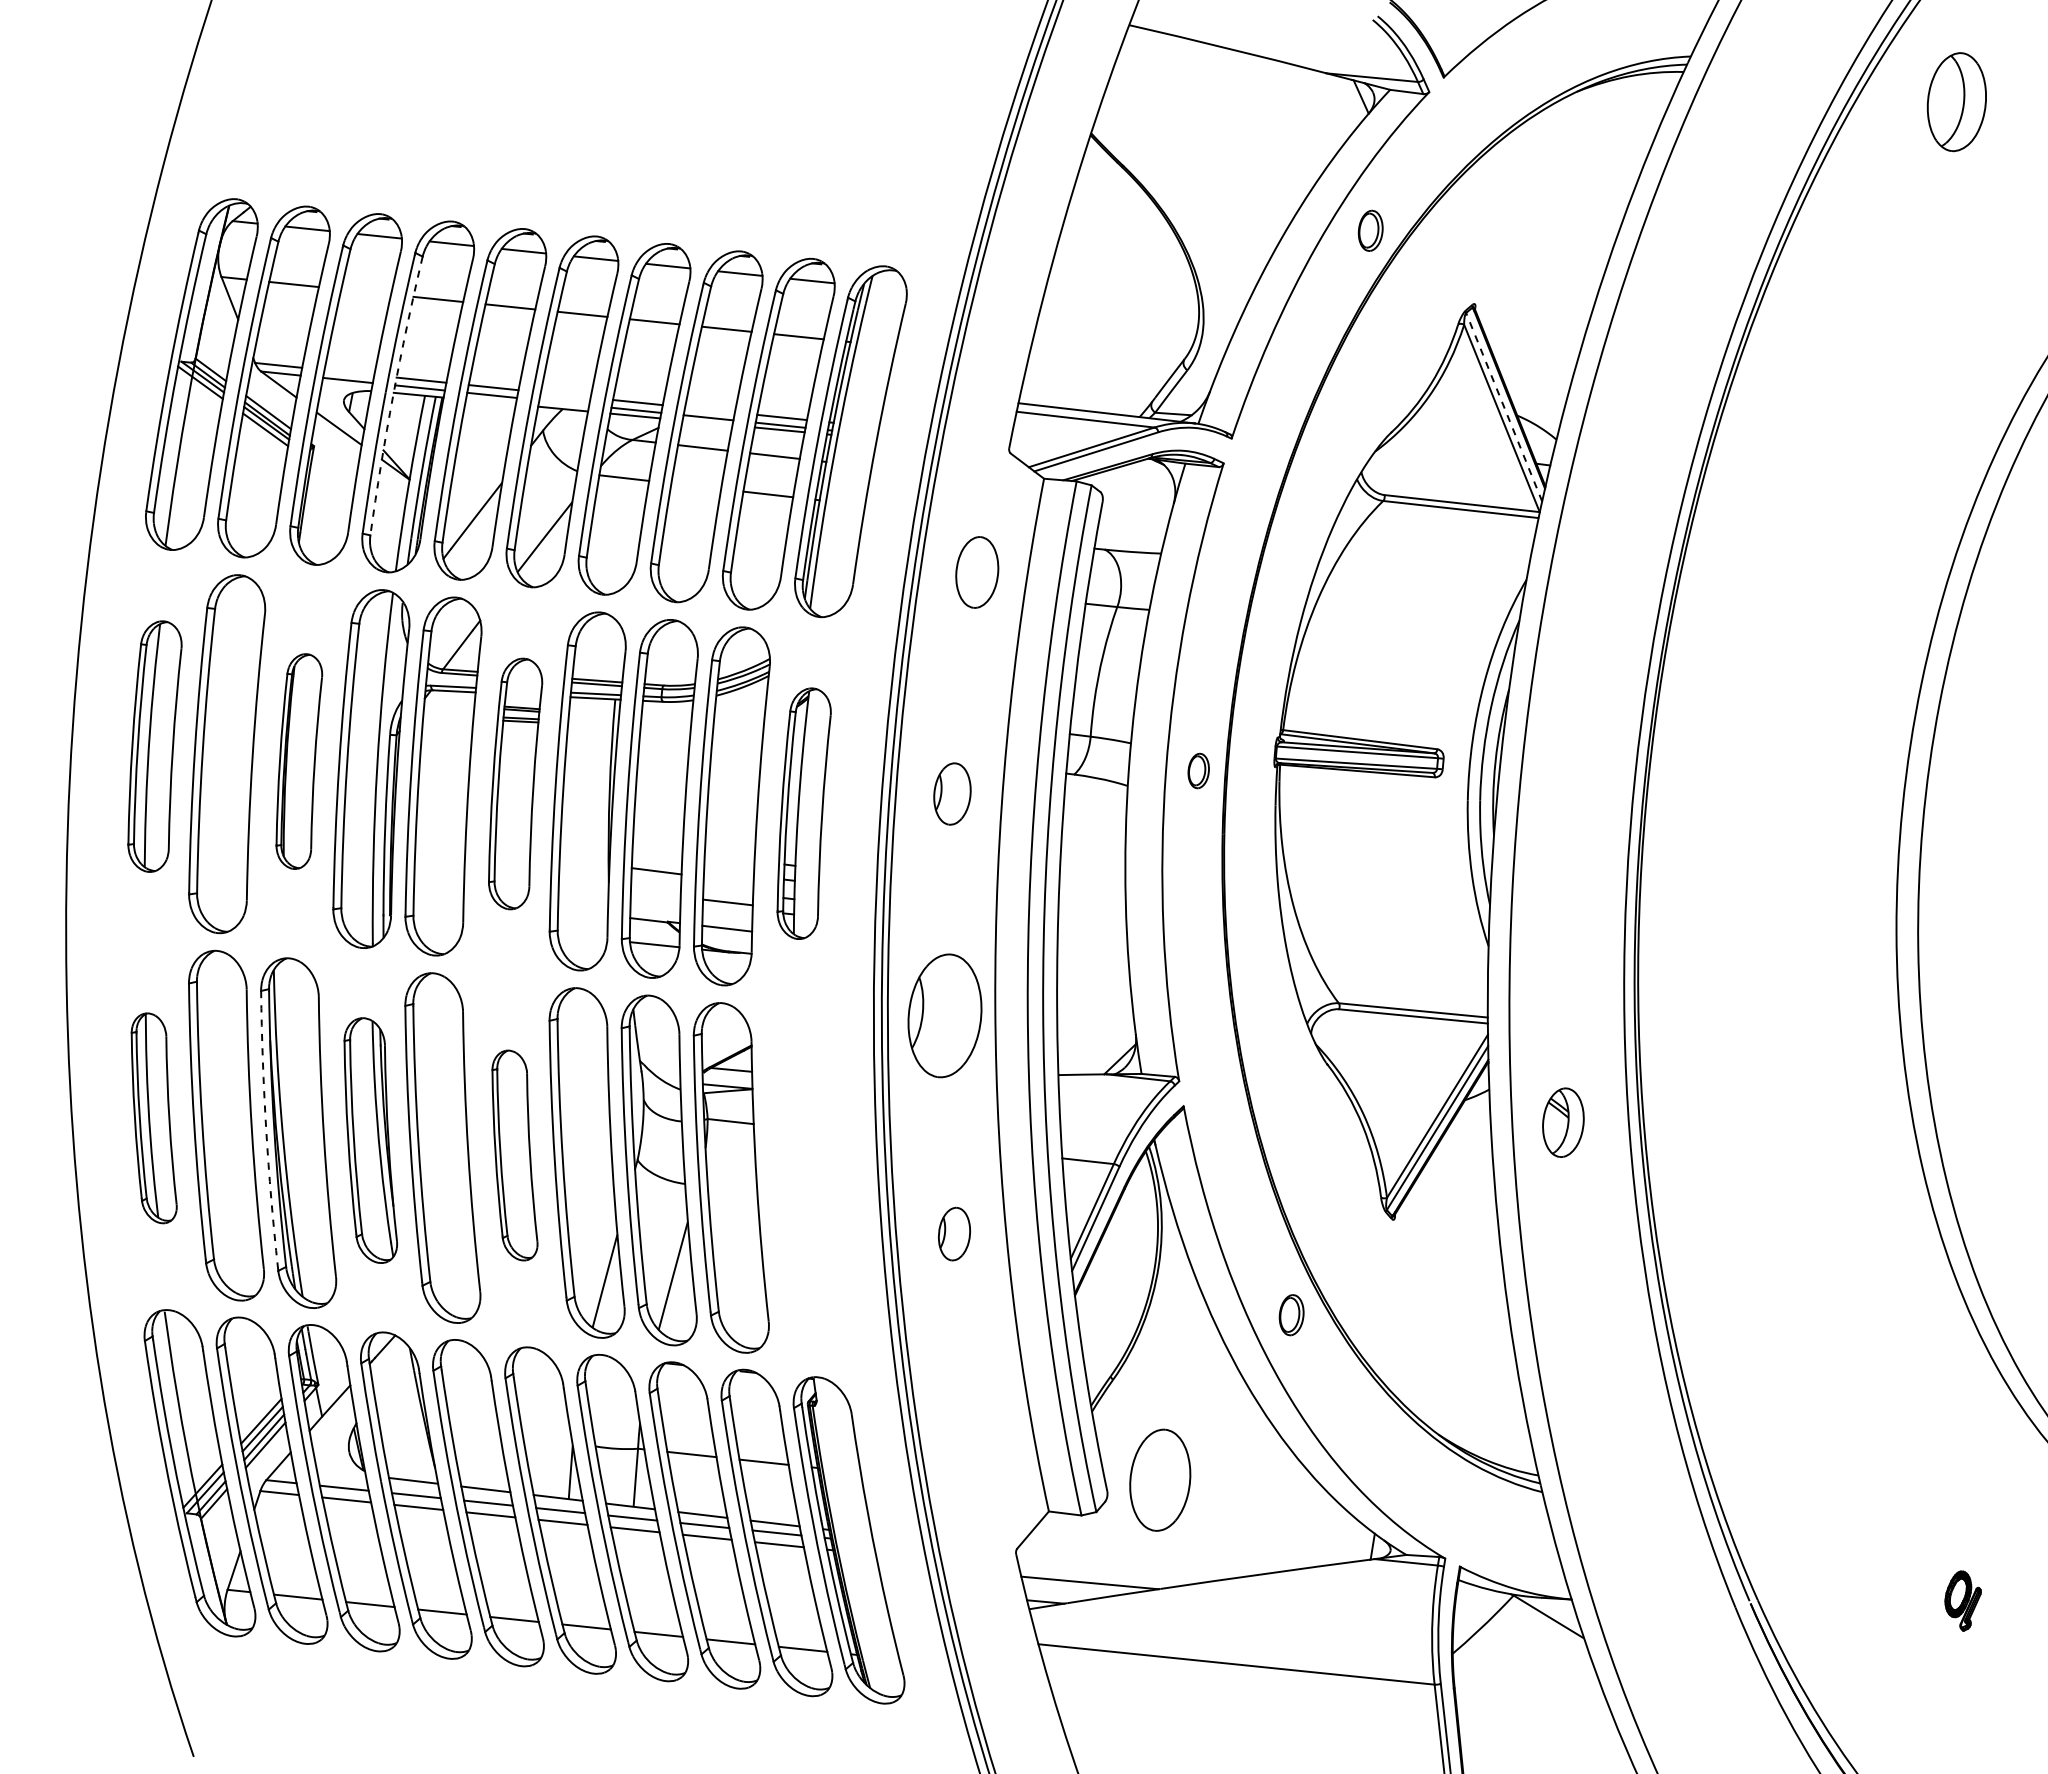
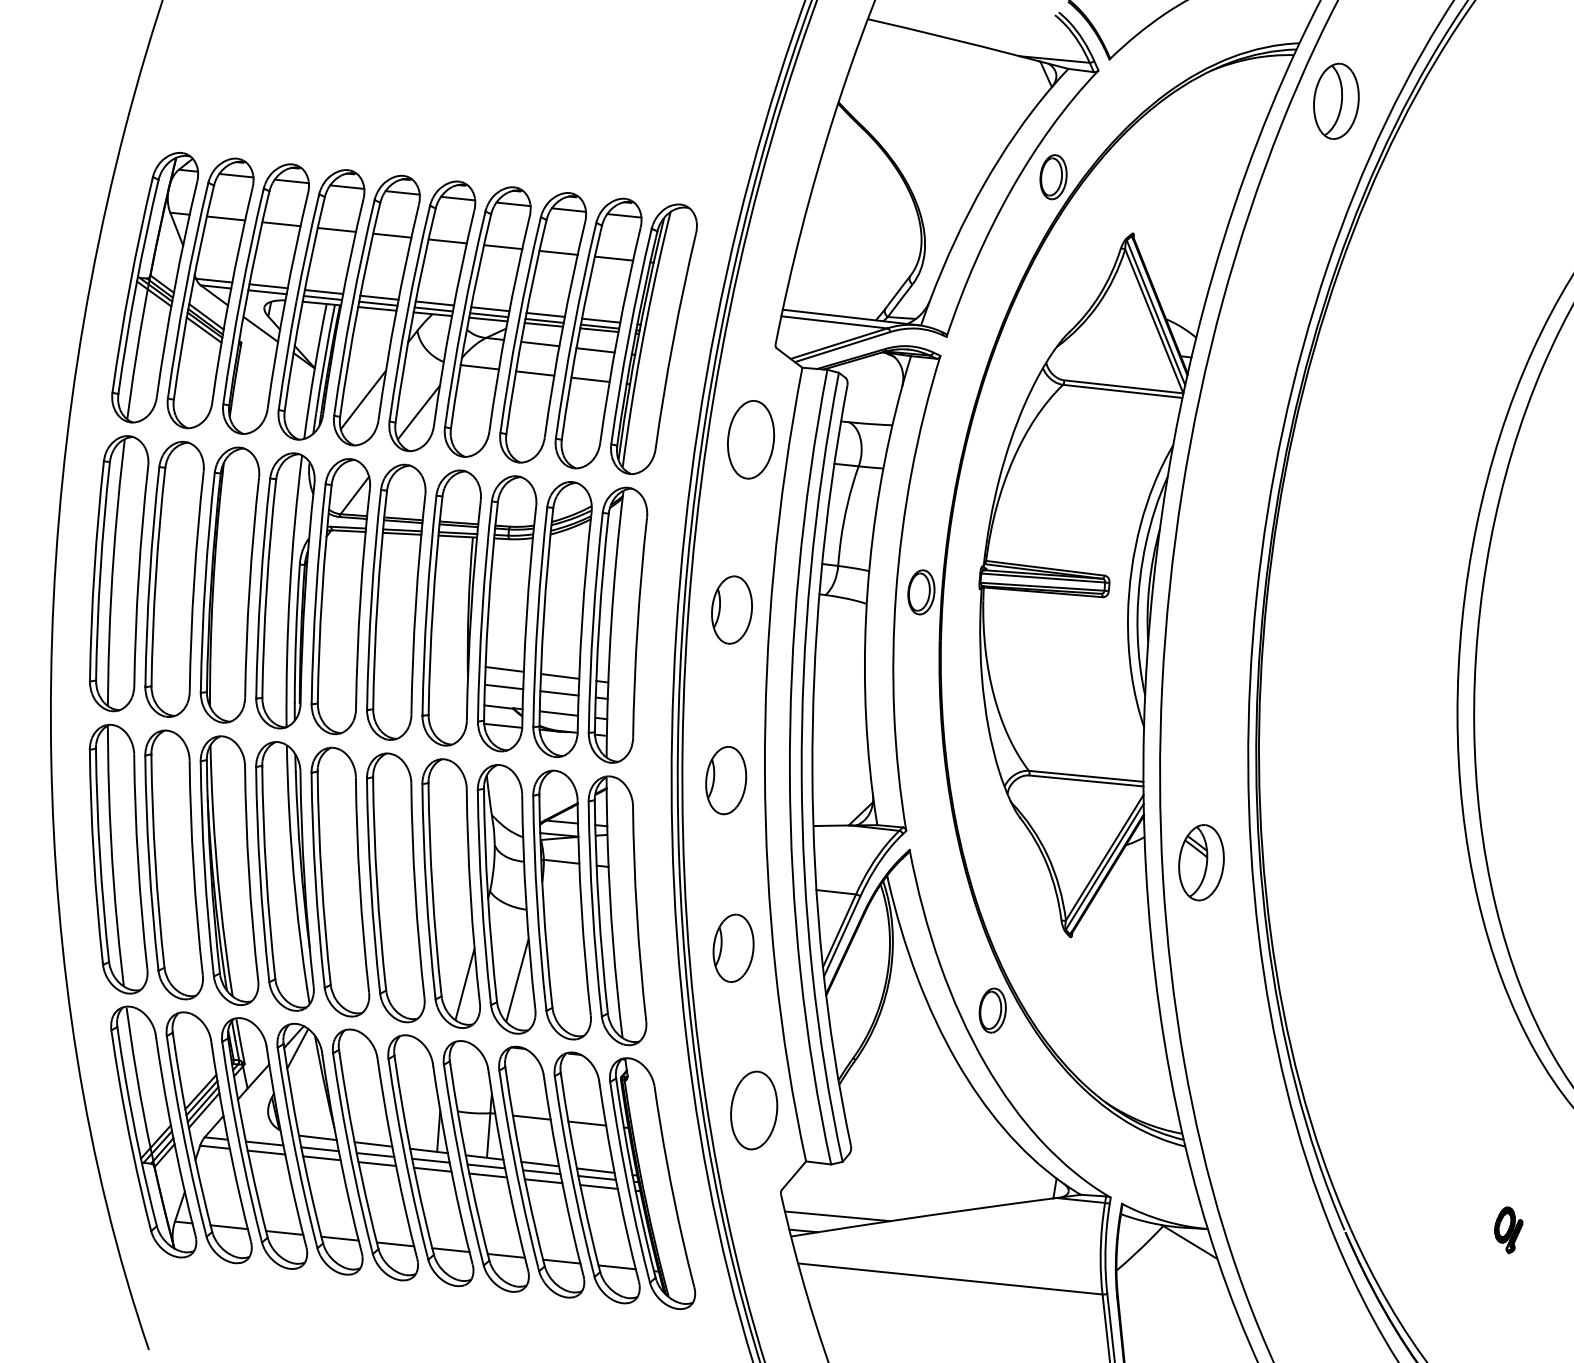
part: (1956, 102) -> (1336, 101), moved
part: (1370, 230) -> (1053, 176), size x1.43
line: (366, 291) -> (281, 223), added
line: (349, 372) -> (268, 286), added
line: (565, 394) -> (434, 303), added
arc: (393, 395) -> (302, 303), dashed -> solid
line: (490, 401) -> (377, 308), added
line: (564, 402) -> (433, 309), added
line: (1504, 407) -> (1156, 313), dashed -> solid
line: (709, 409) -> (545, 314), added
line: (707, 422) -> (543, 324), added
line: (696, 486) -> (535, 373), added
part: (977, 572) -> (751, 439), size x1.43
part: (154, 746) -> (118, 573), size x1.43
part: (299, 761) -> (230, 585), size x1.67
part: (1198, 770) -> (921, 591), size x1.67
part: (515, 783) -> (396, 601), size x1.43
part: (952, 793) -> (732, 609), size x1.43
part: (804, 813) -> (618, 625), size x1.43
line: (728, 880) -> (559, 676), added
line: (655, 894) -> (503, 687), added
part: (944, 1015) -> (725, 780), size x0.71
part: (153, 1118) -> (118, 859), size x1.67
part: (1563, 1122) -> (1201, 862), size x1.43
arc: (266, 1129) -> (204, 867), dashed -> solid
part: (370, 1140) -> (284, 876), size x1.43
part: (514, 1155) -> (395, 887), size x1.67
part: (803, 1185) -> (617, 910), added
part: (954, 1233) -> (733, 947), size x1.67
part: (1291, 1314) -> (992, 1010), size x1.43
line: (387, 1364) -> (297, 1048), added
part: (1160, 1479) -> (754, 1109), moved

